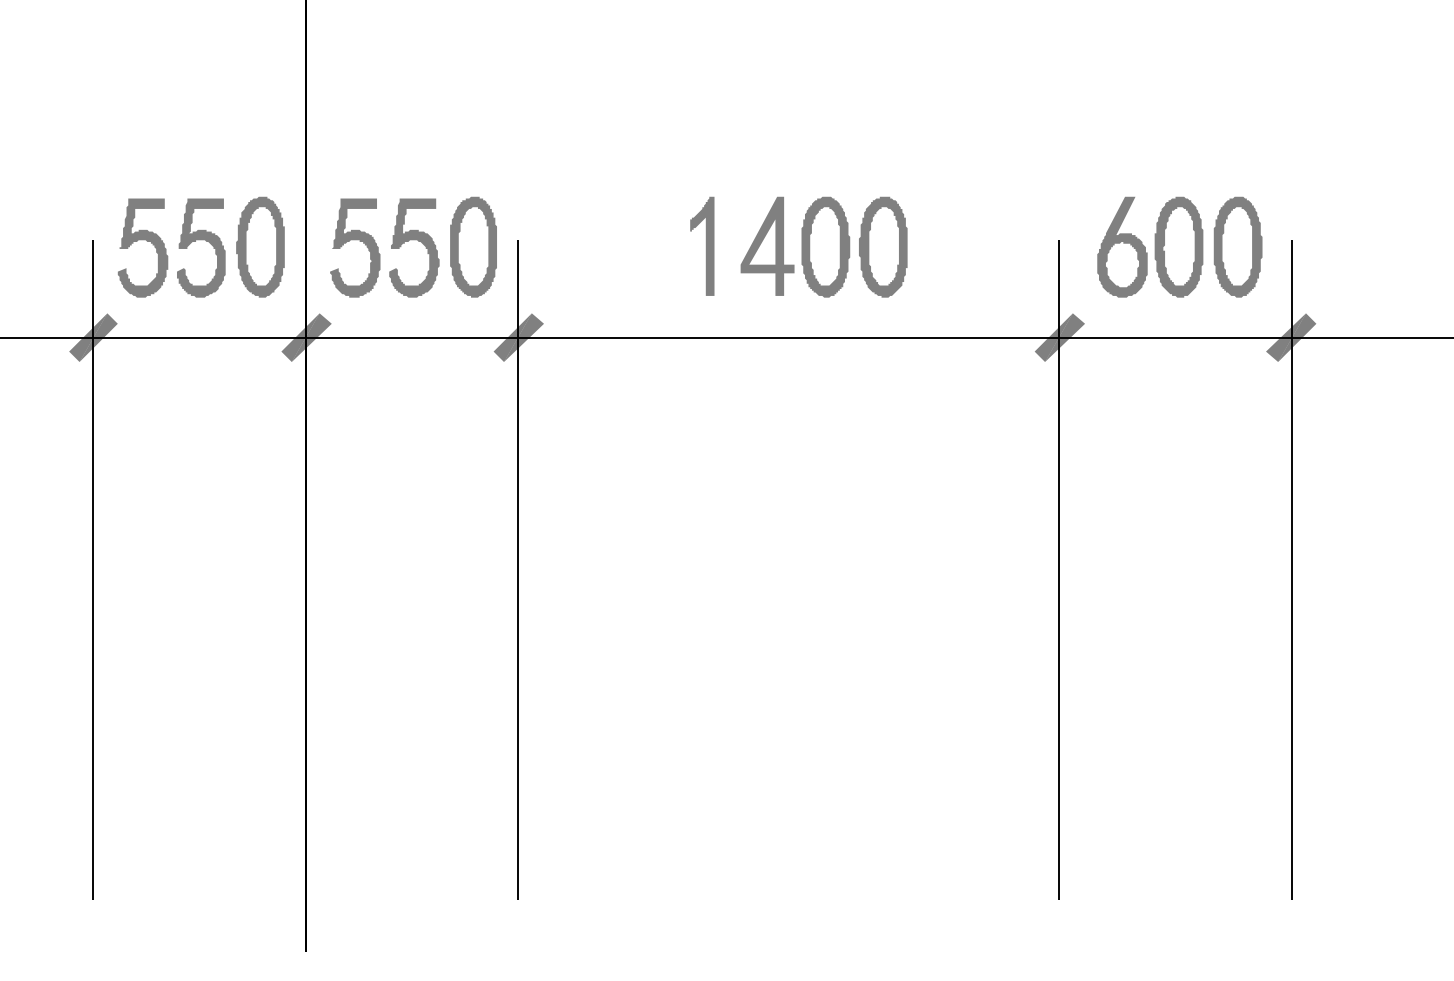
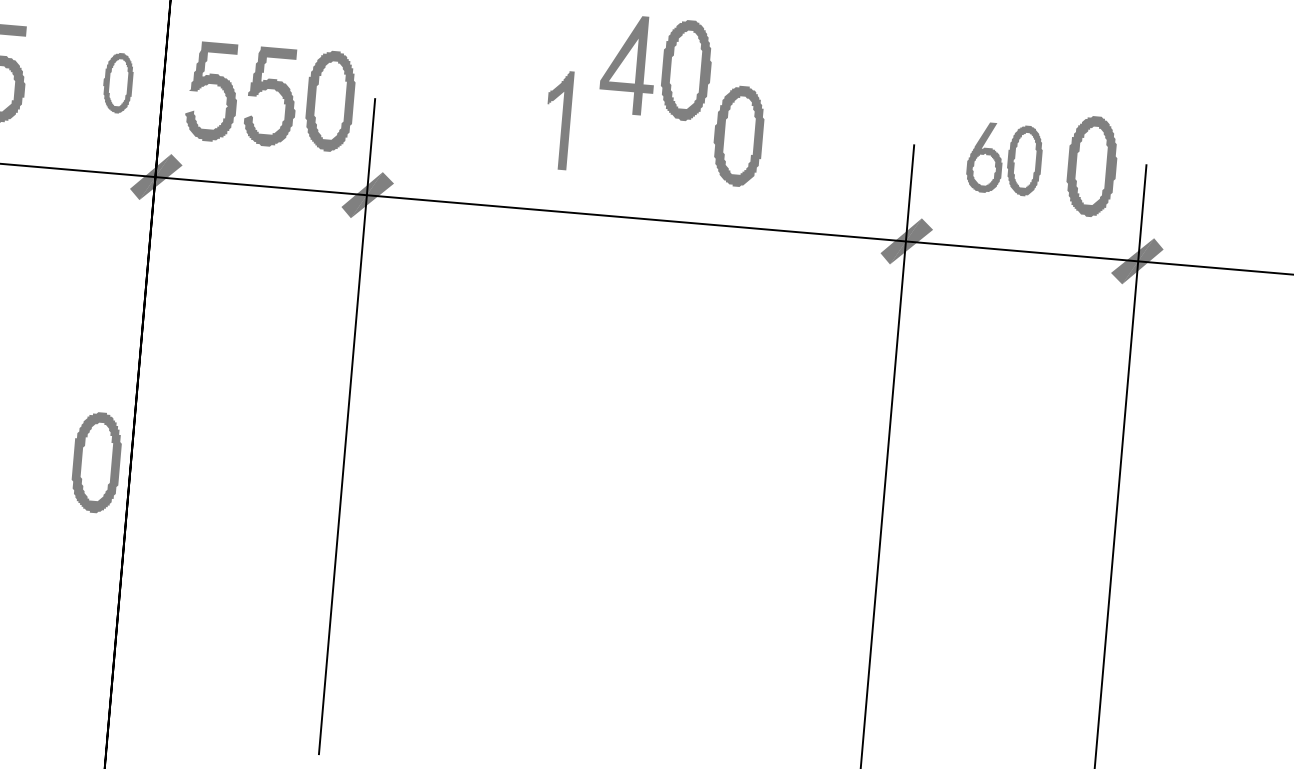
fill: (200, 247) -> (58, 78), removed
part: (260, 247) -> (118, 83), size x0.6
part: (801, 247) -> (662, 68), moved
part: (1150, 247) -> (1004, 159), size x0.7
part: (271, 627) -> (96, 462), added

